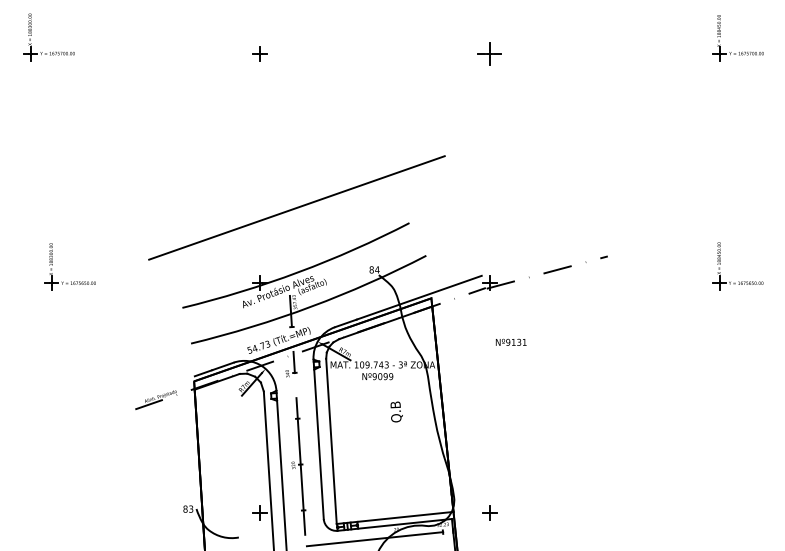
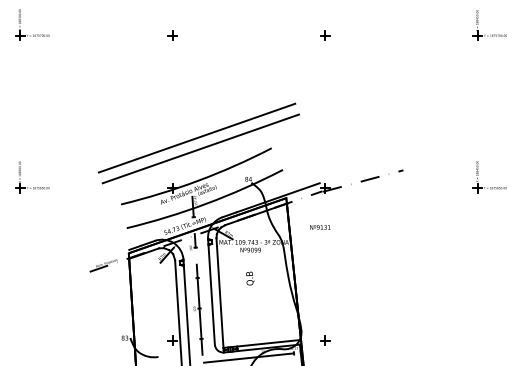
part: (490, 53) -> (325, 35), size x0.62
line: (302, 223) -> (200, 148), added
part: (71, 282) -> (33, 187), moved
text: (511, 342) -> (320, 227), moved
text: (397, 411) -> (250, 278), moved

